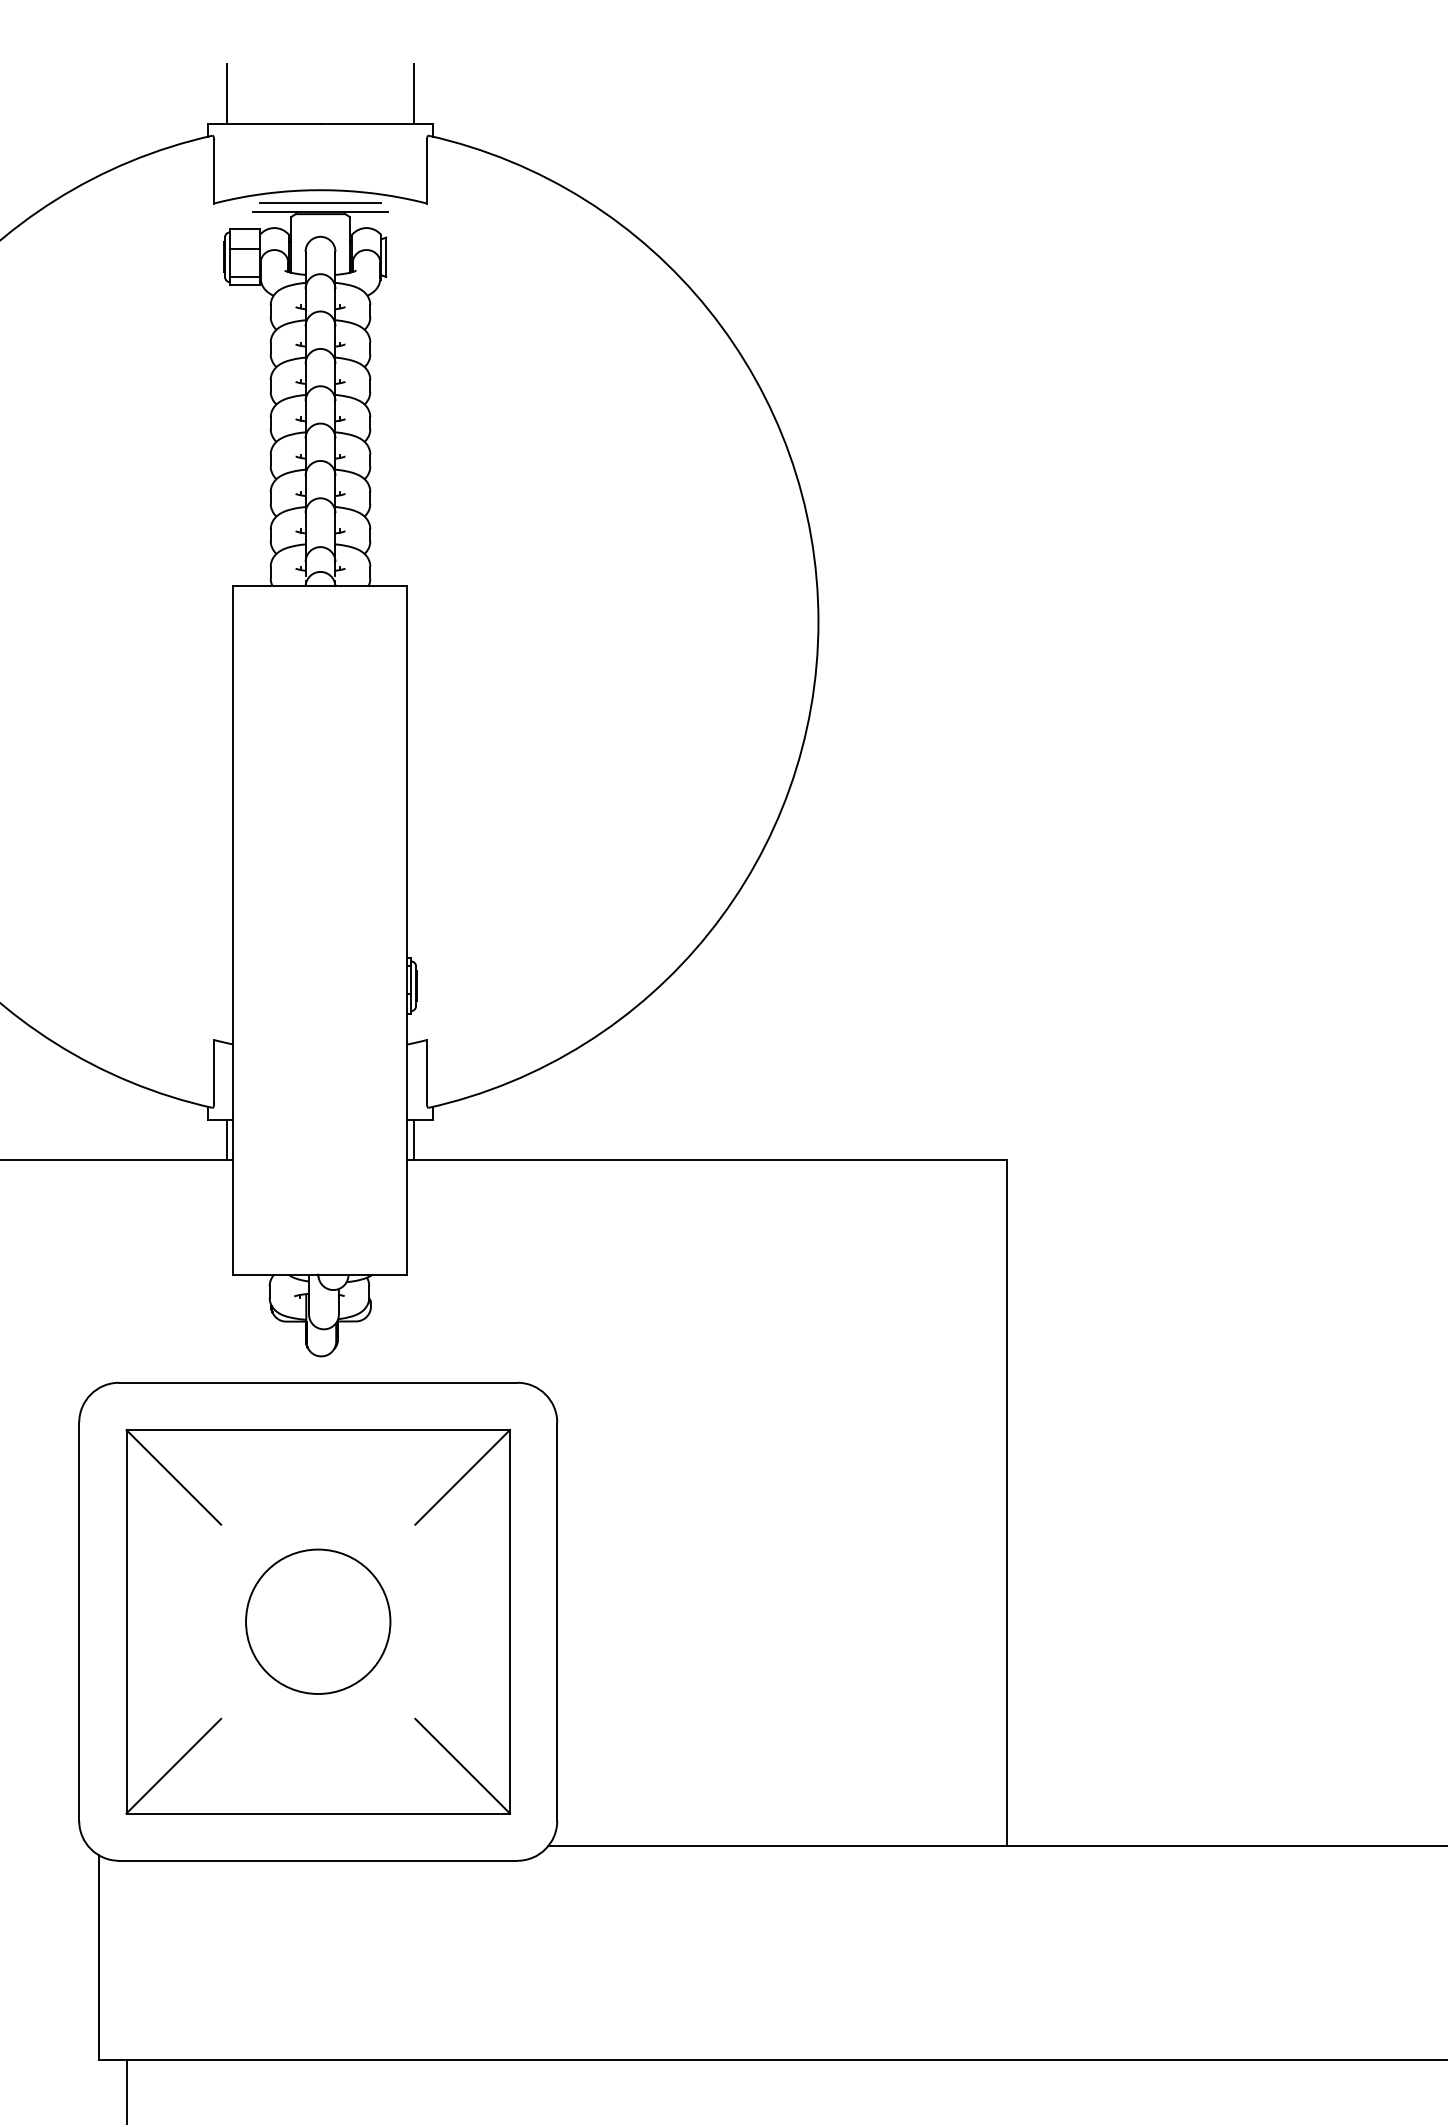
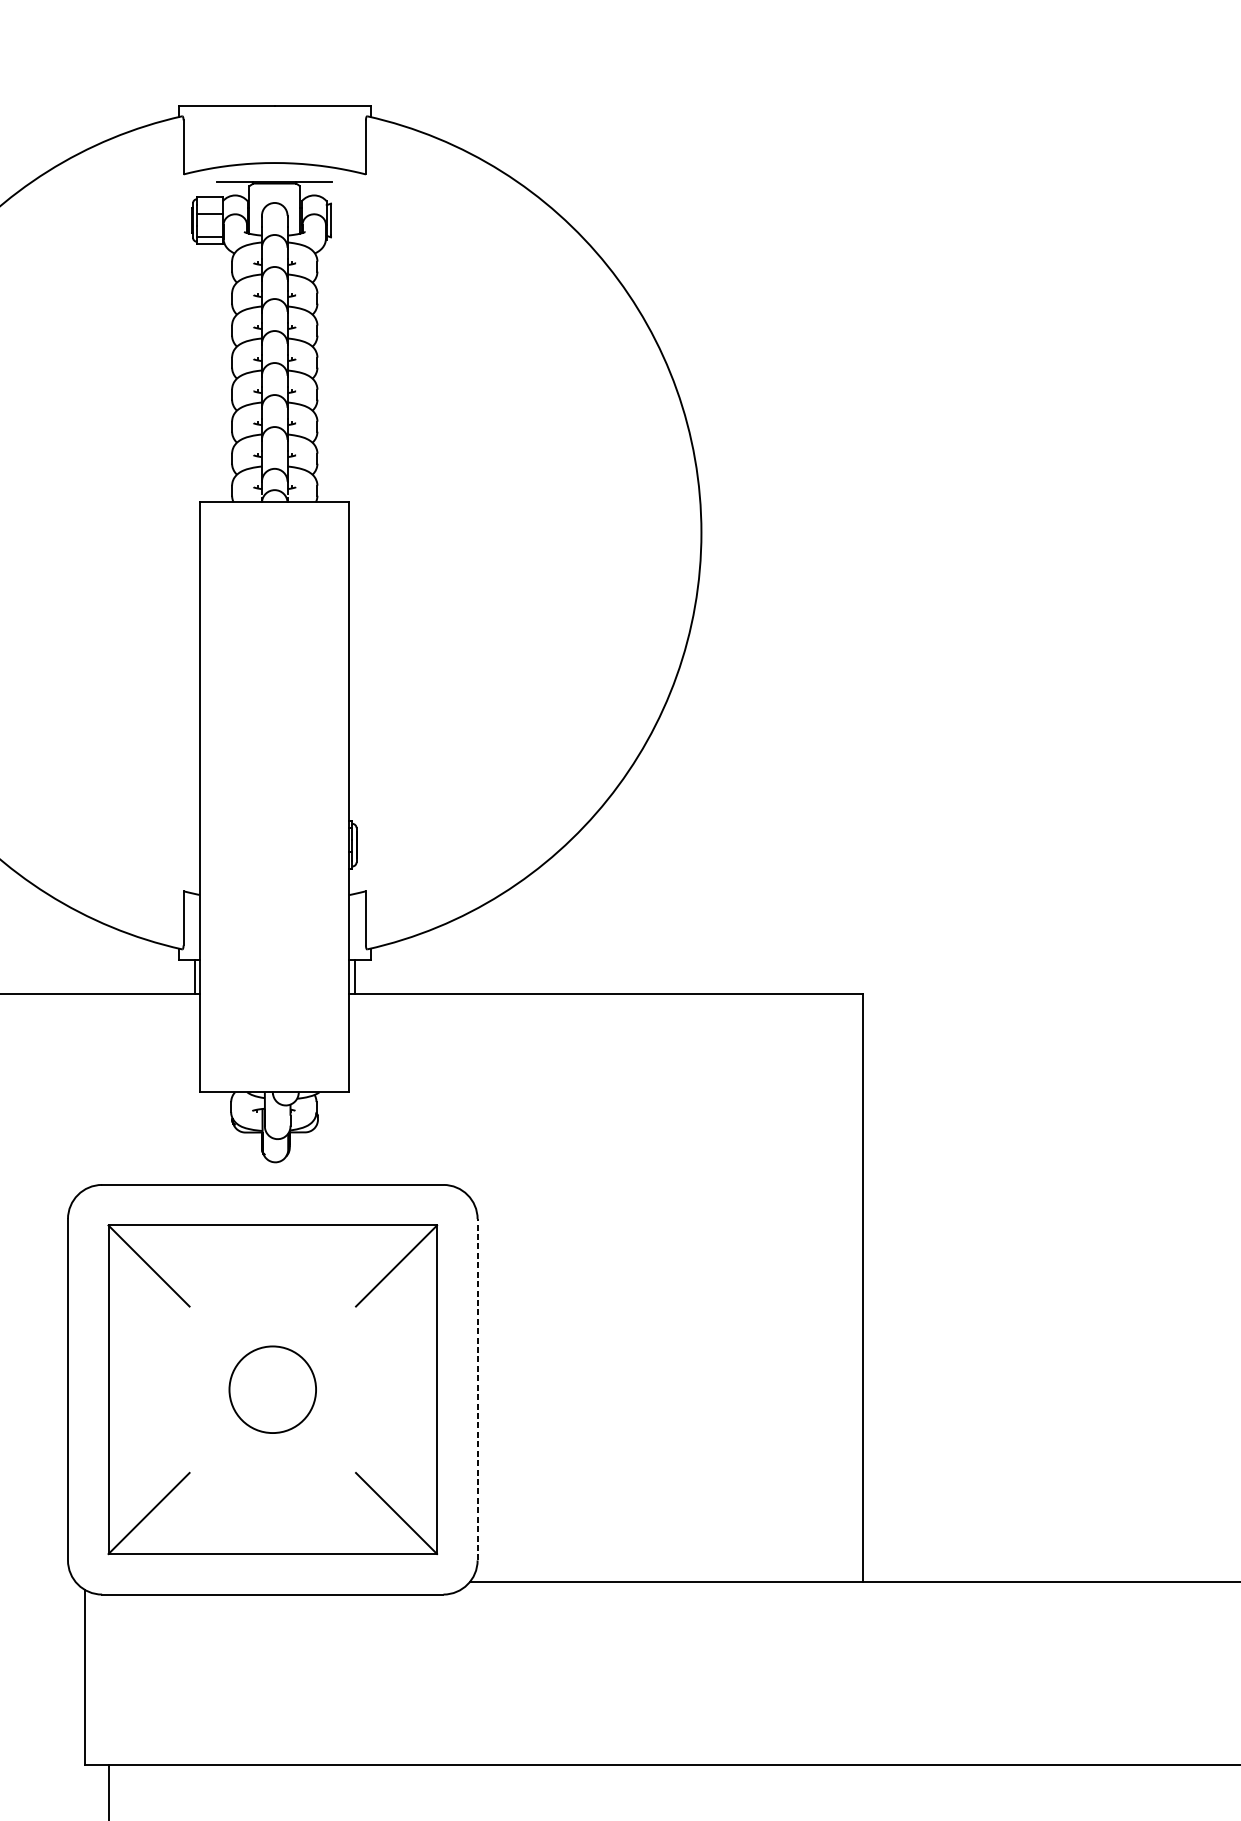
line: (227, 93) -> (195, 80), removed
line: (413, 93) -> (354, 80), removed
line: (320, 202) -> (274, 173), removed
circle: (318, 1621) -> (273, 1389), size x0.7
line: (557, 1621) -> (477, 1389), solid -> dashed

